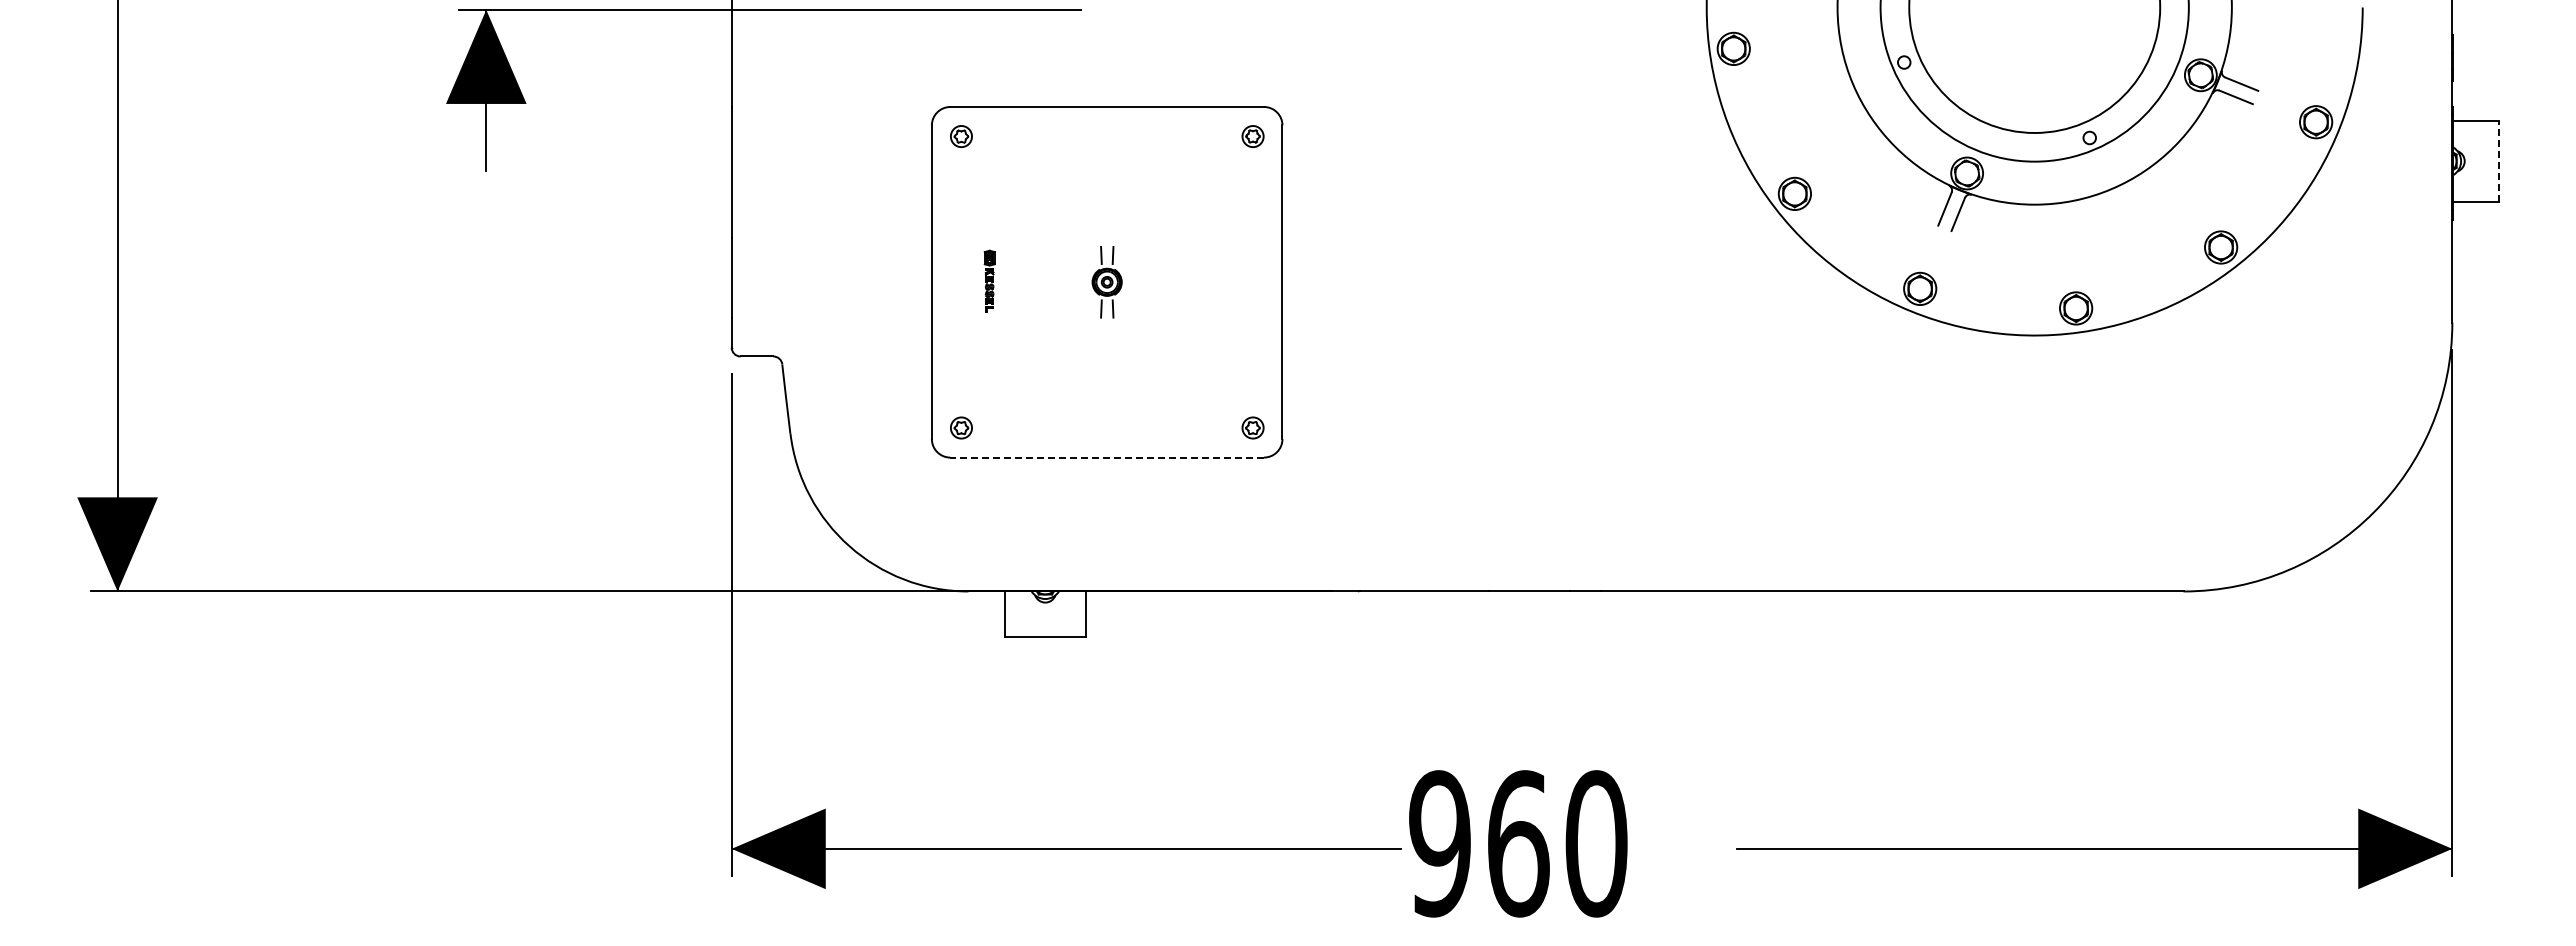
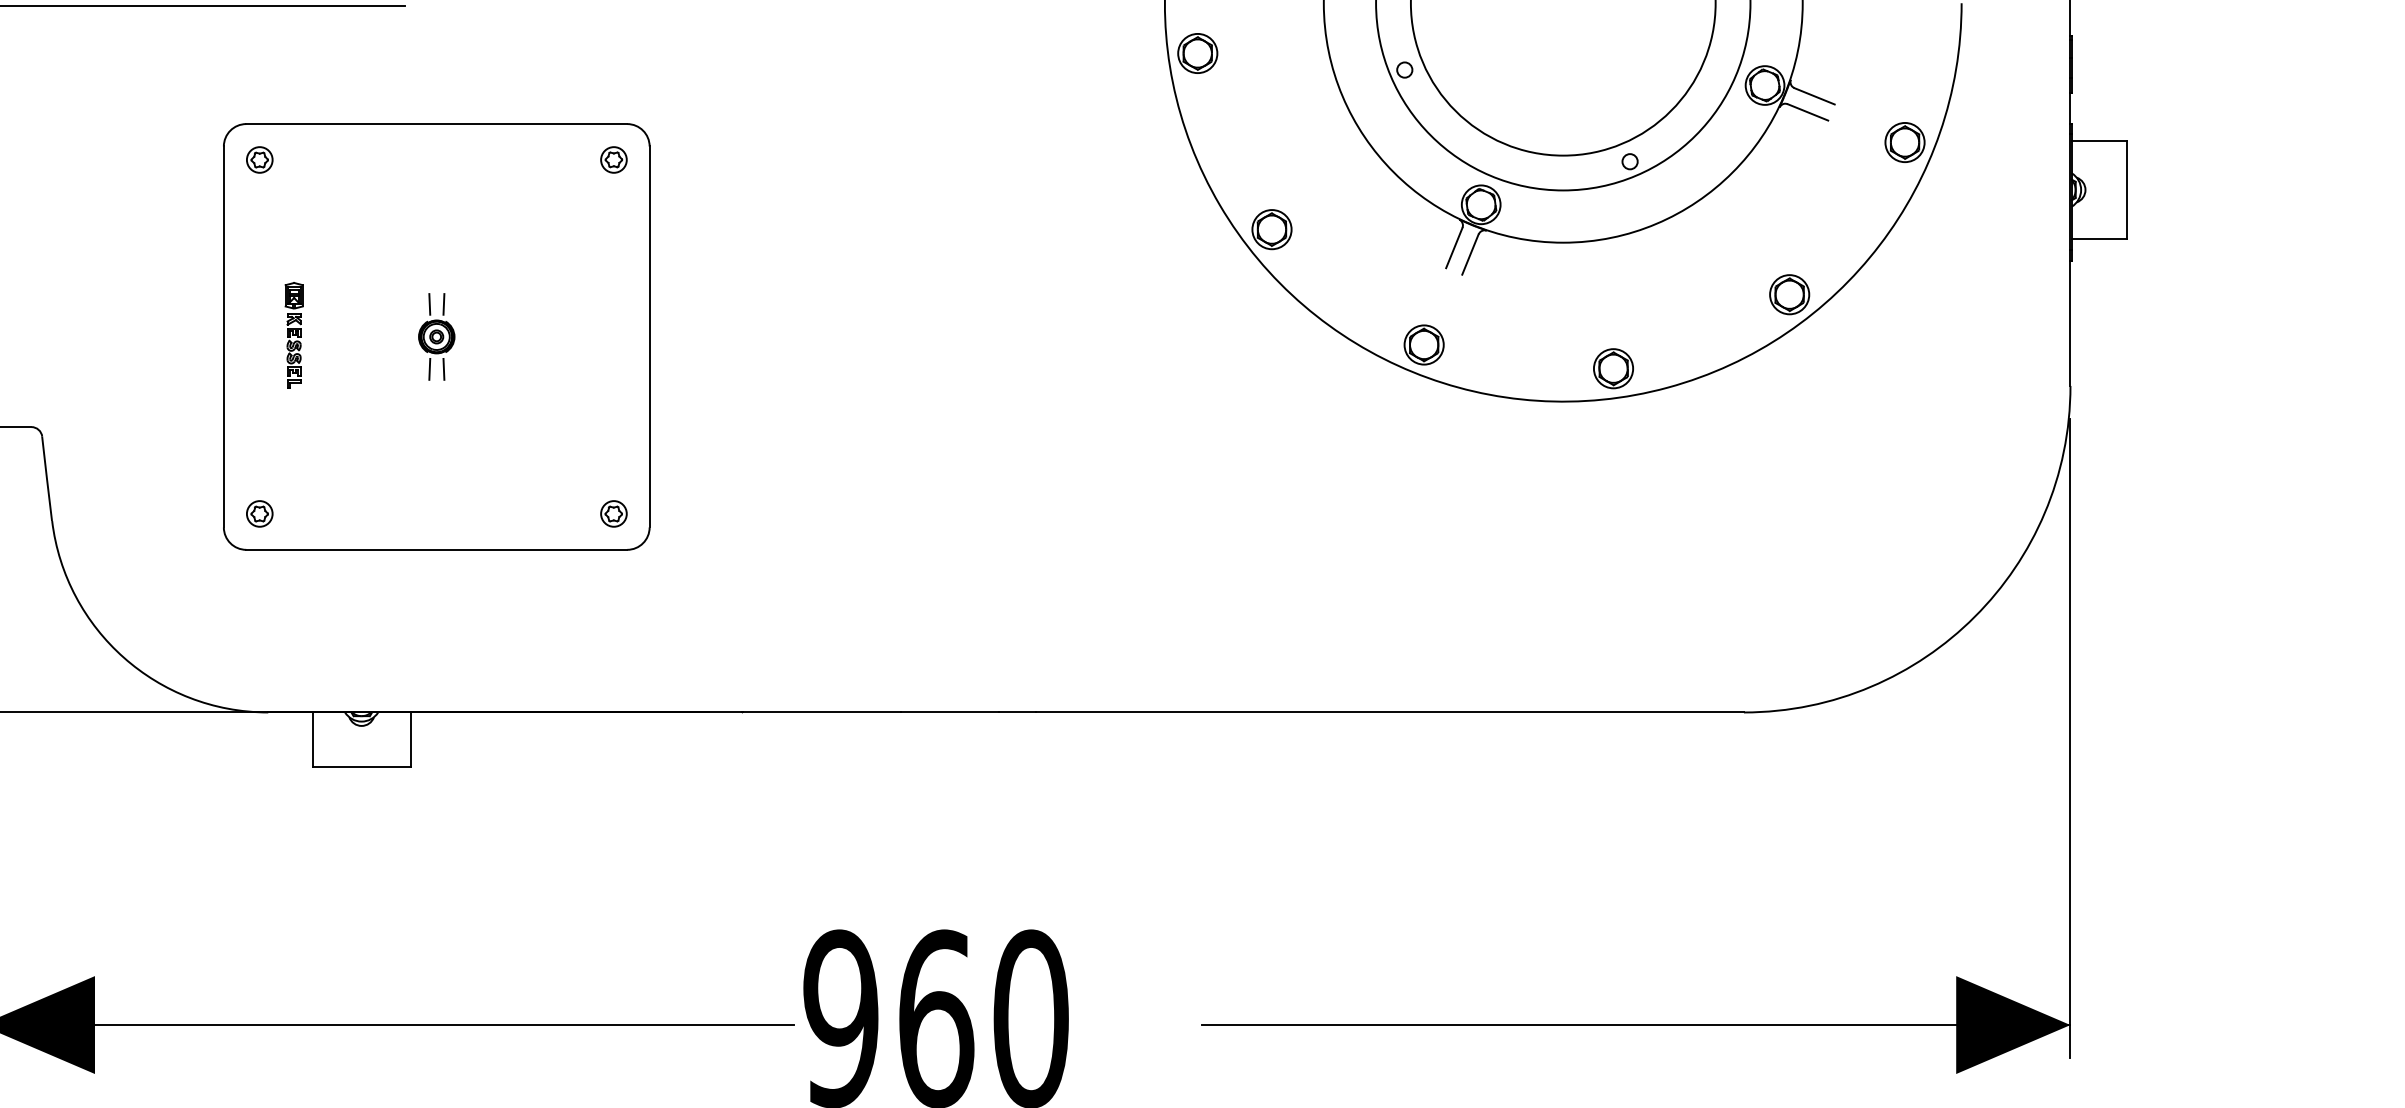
line: (2498, 160) -> (2126, 189), dashed -> solid
part: (989, 280) -> (293, 334), size x1.43
line: (1107, 457) -> (437, 549), dashed -> solid

